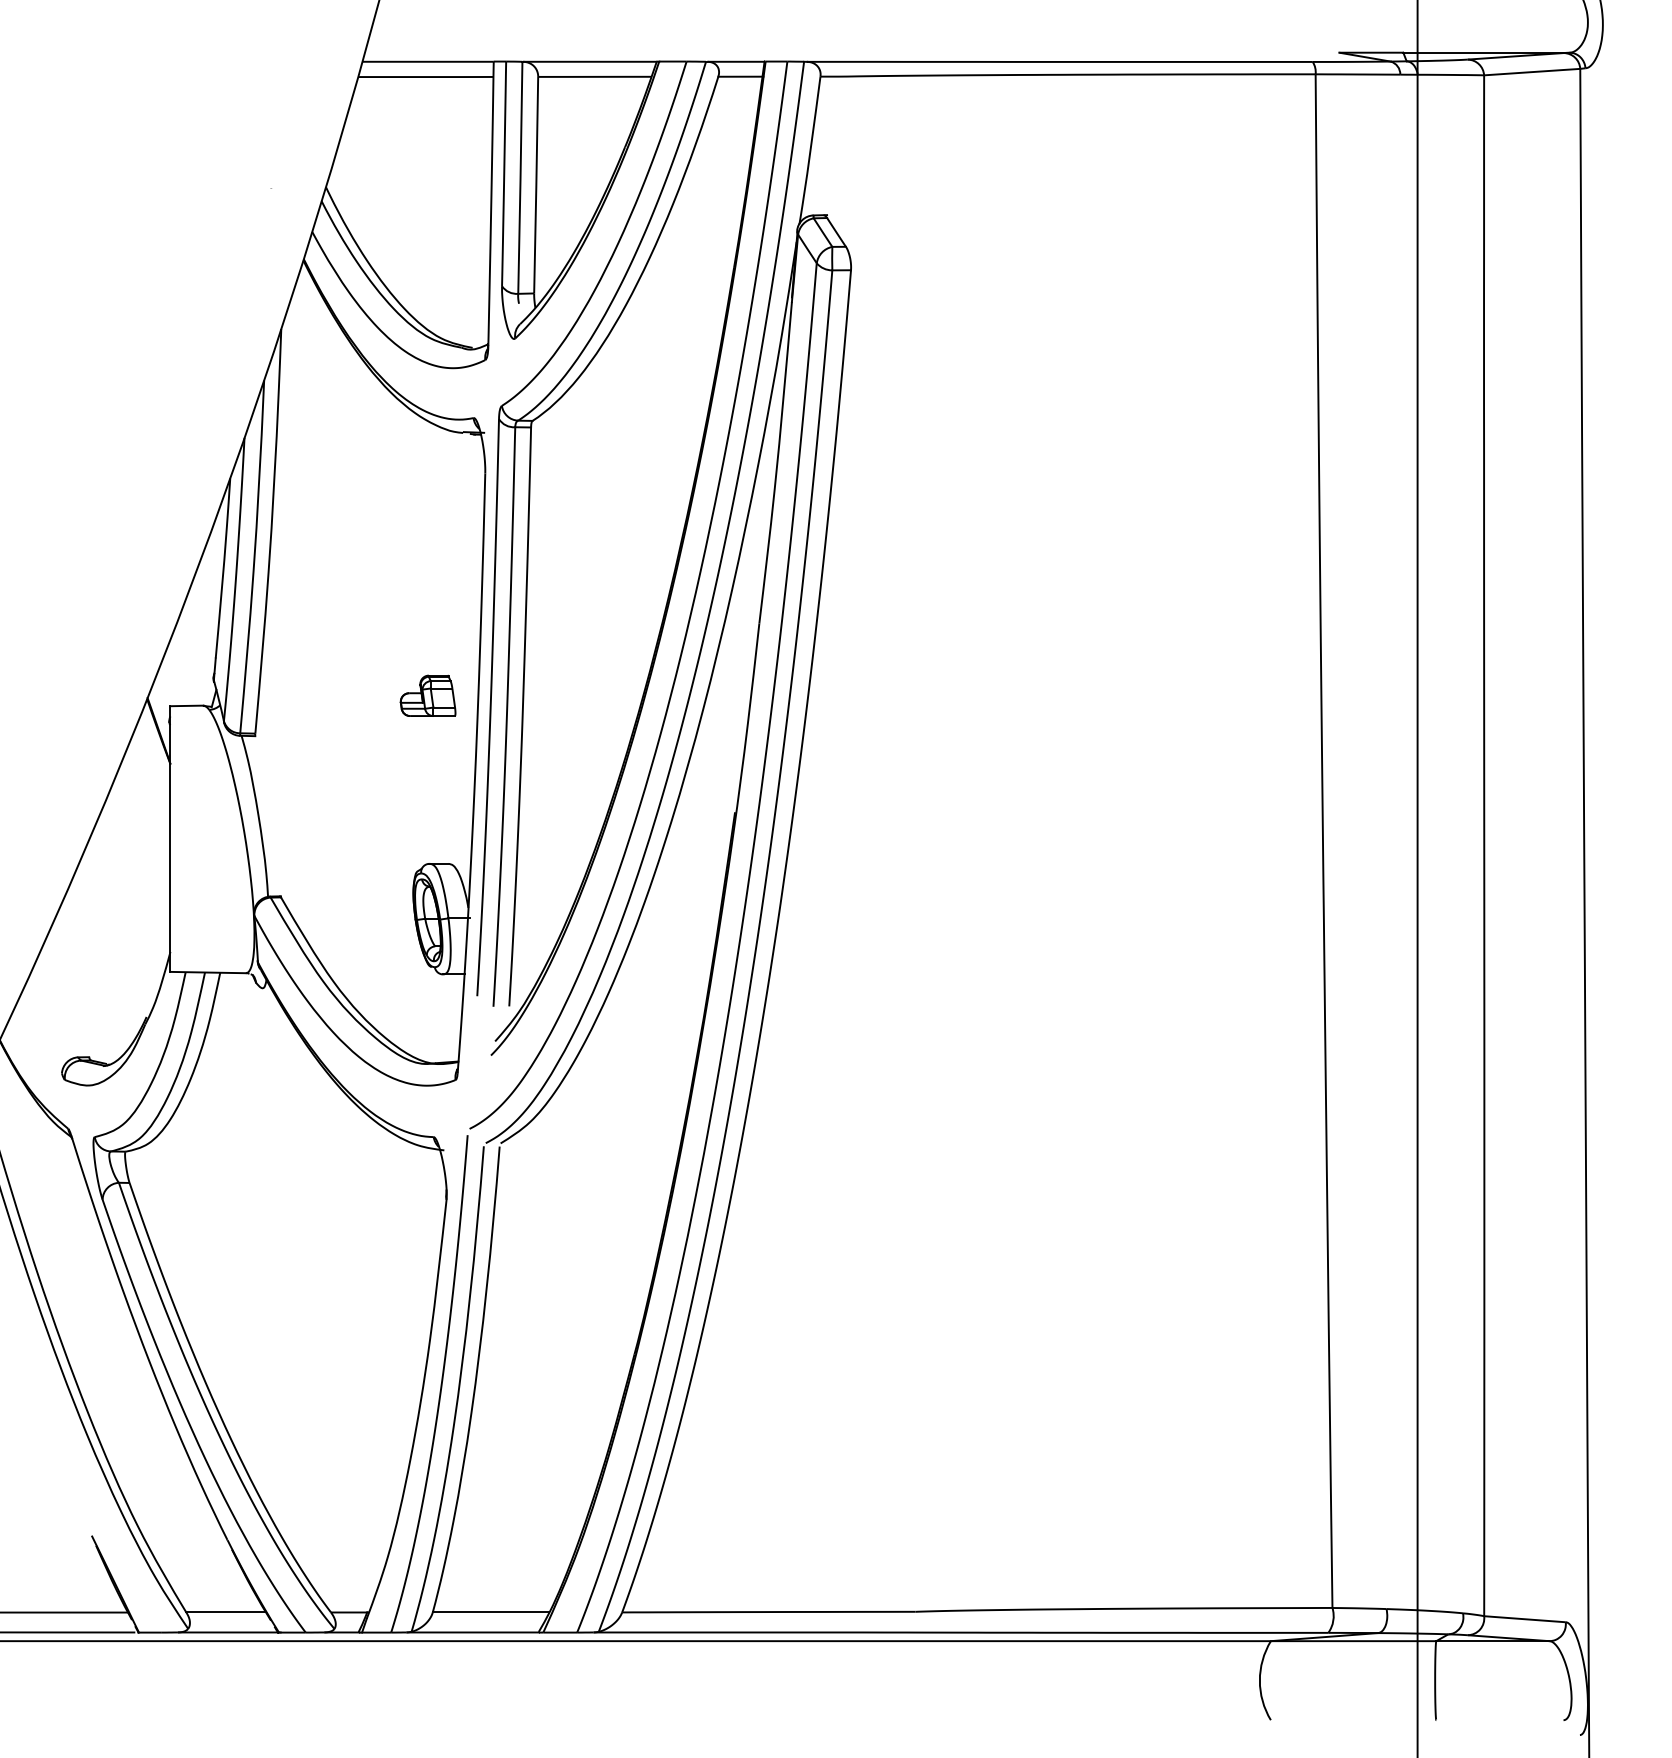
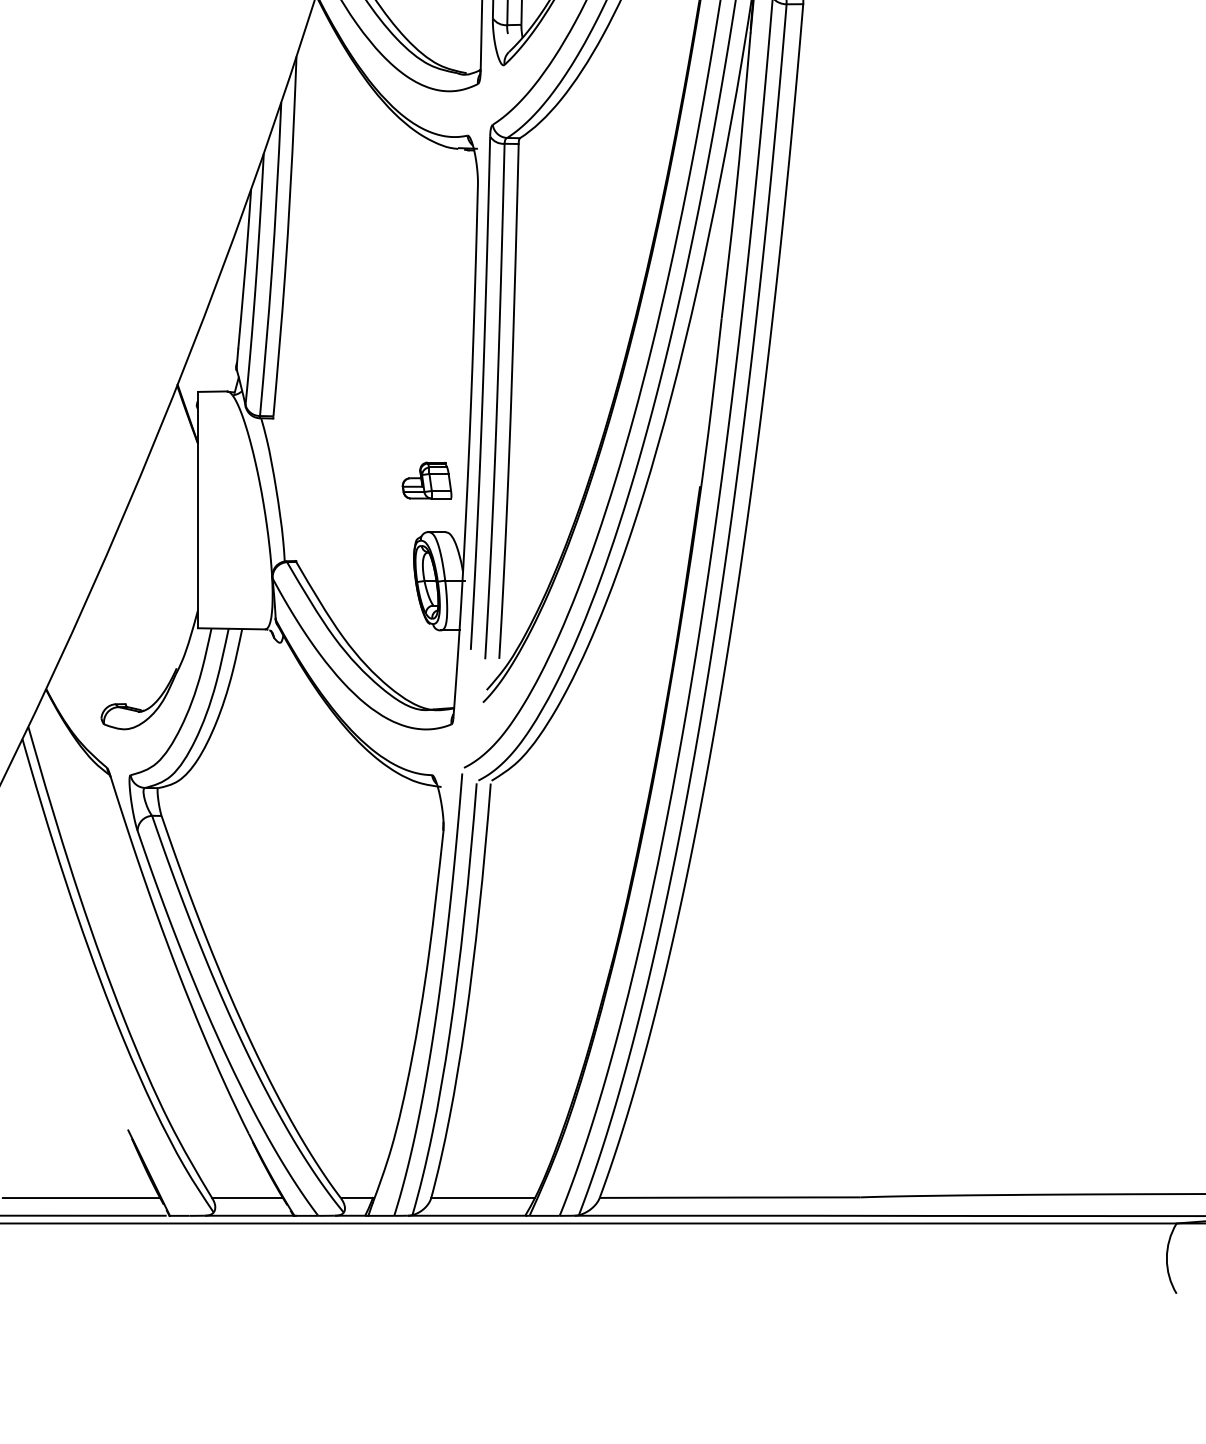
part: (427, 695) -> (426, 480), moved

